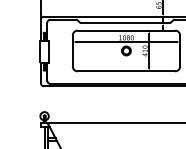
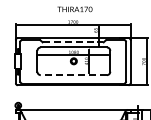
line: (125, 23) -> (73, 42), solid -> dashed
line: (125, 71) -> (73, 75), solid -> dashed

